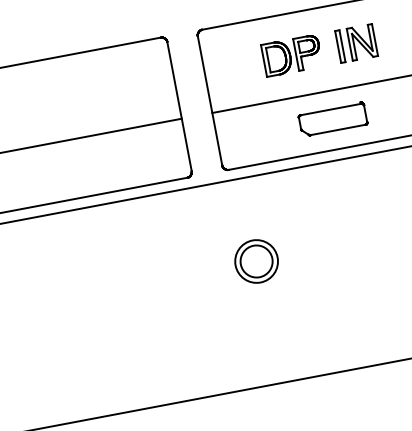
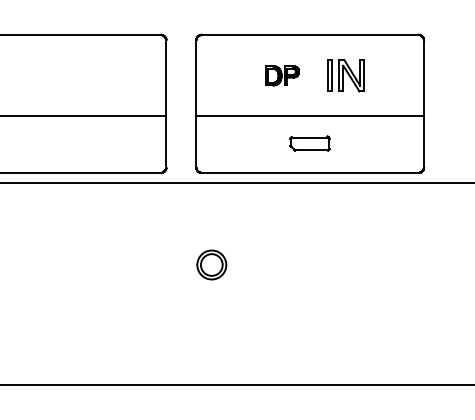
part: (292, 55) -> (282, 75), size x0.6
part: (332, 119) -> (309, 143), size x0.6
part: (256, 261) -> (211, 264), size x0.7

